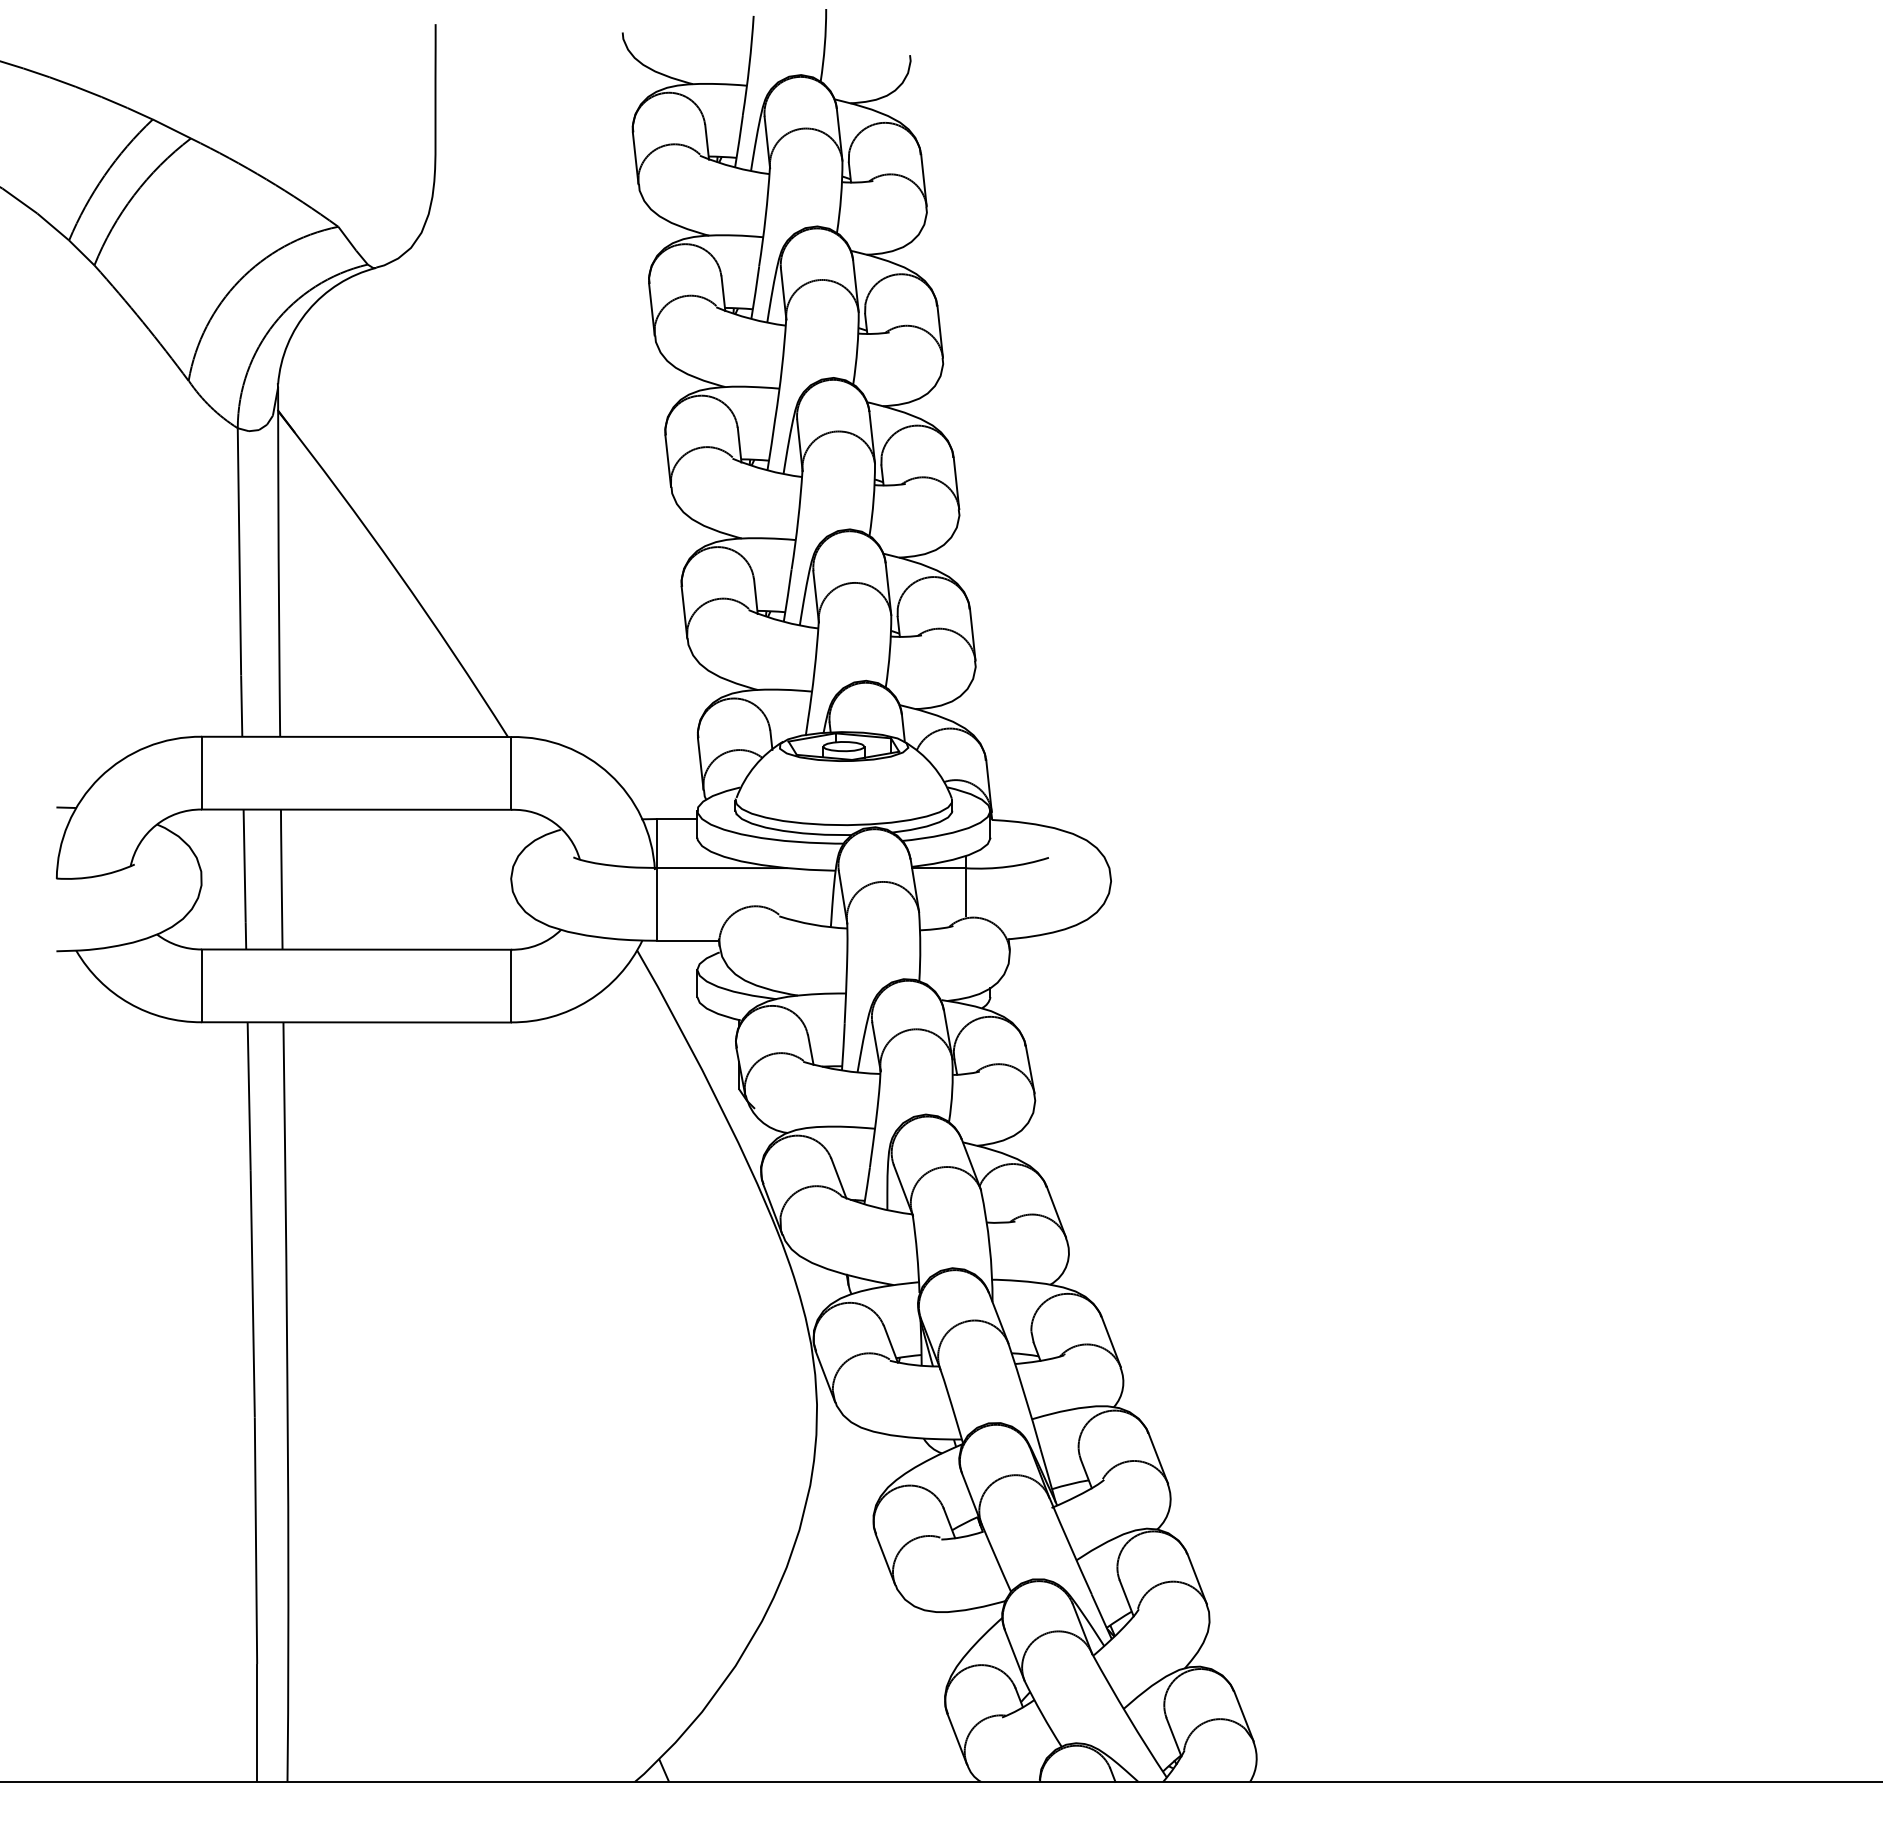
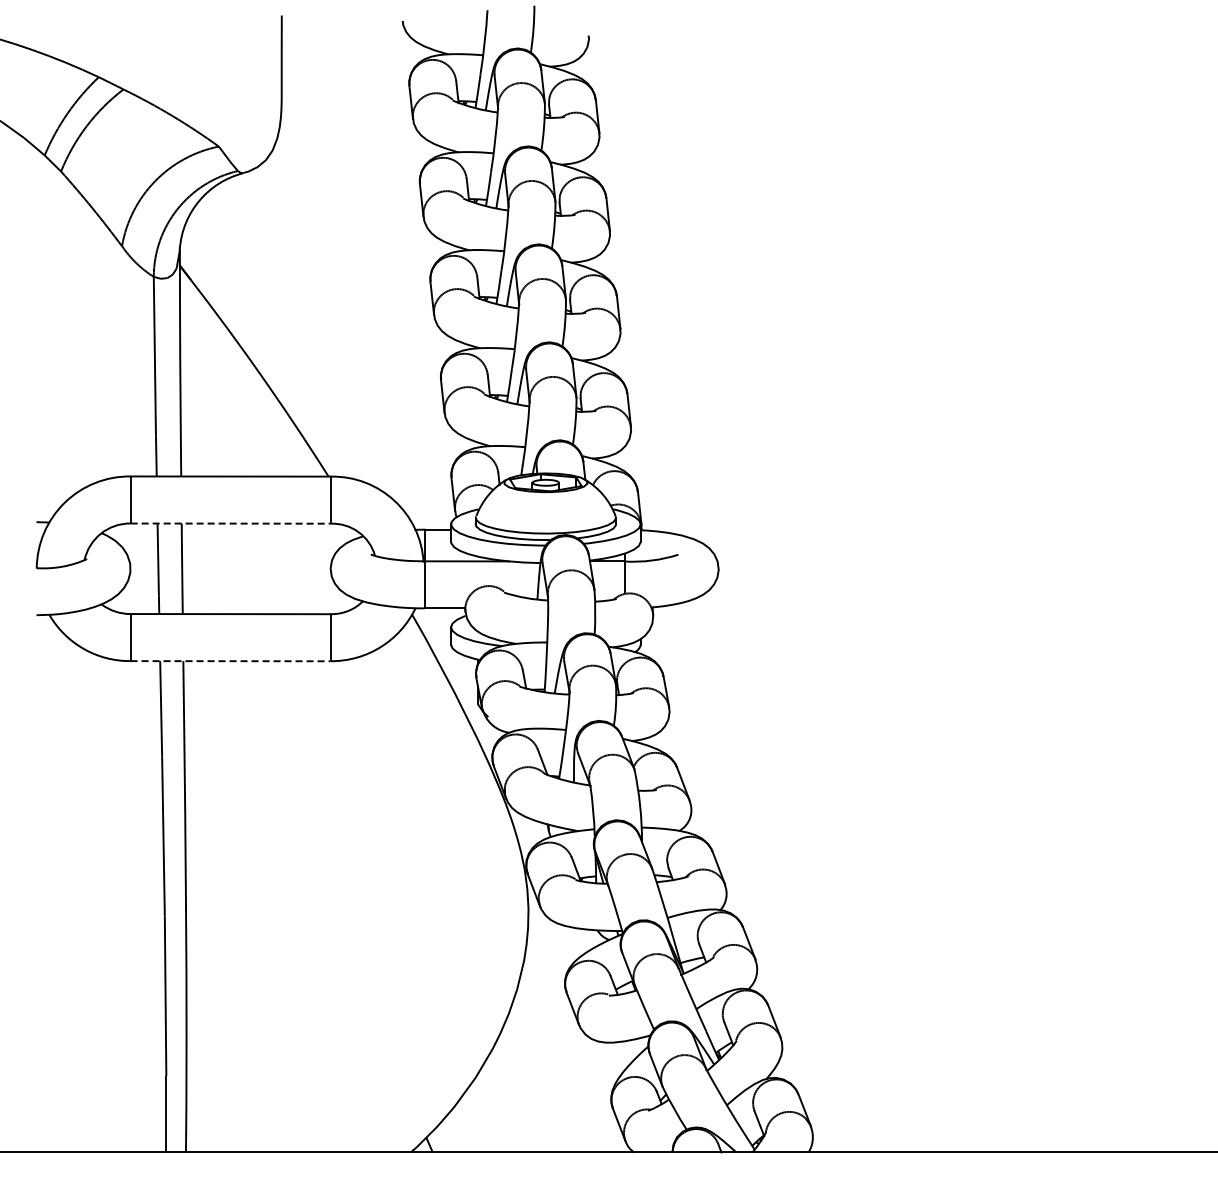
line: (356, 809) -> (230, 523), solid -> dashed
line: (356, 1022) -> (230, 661), solid -> dashed

